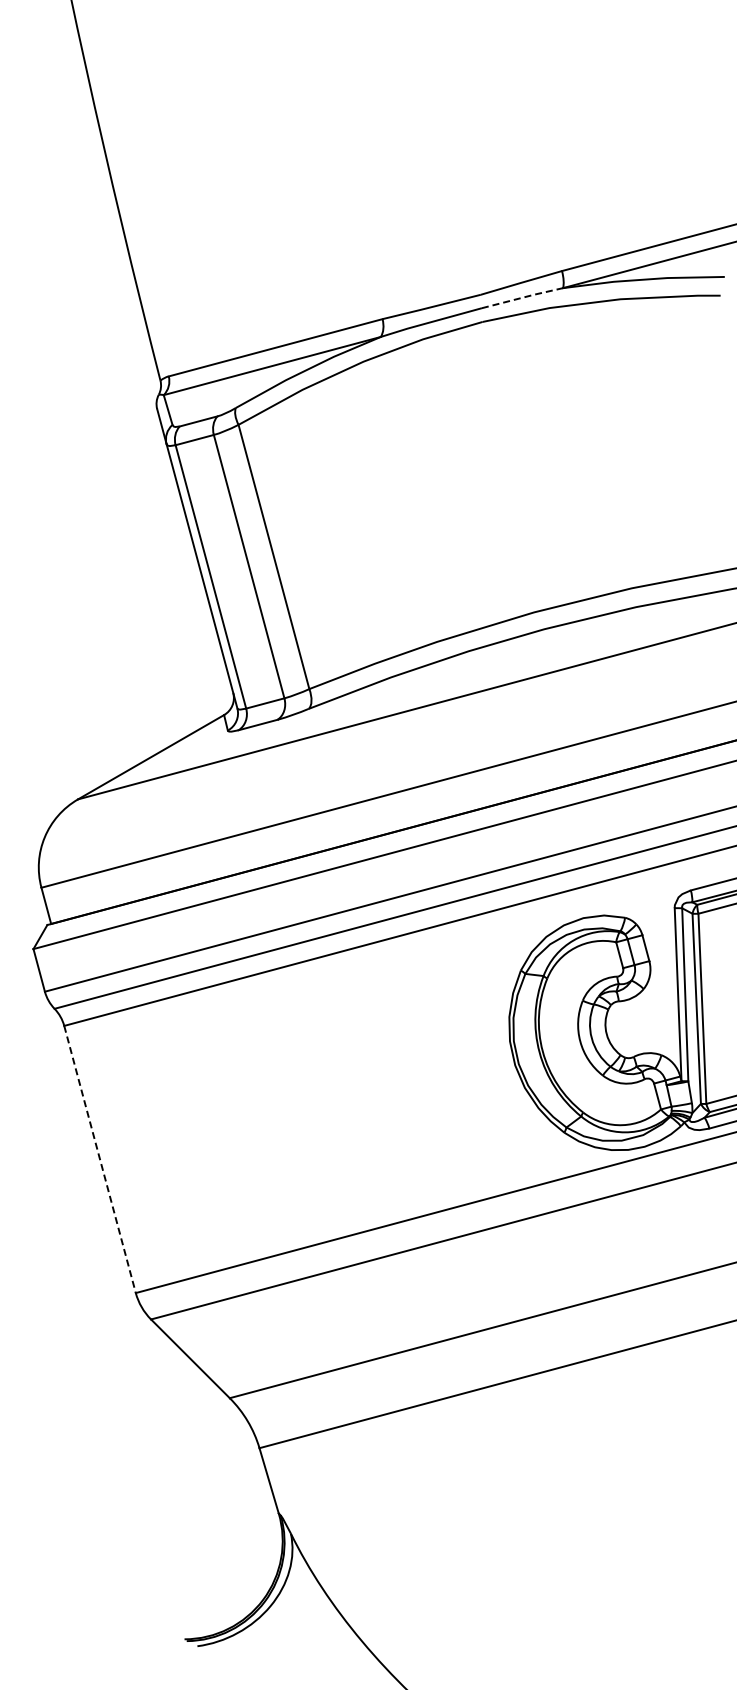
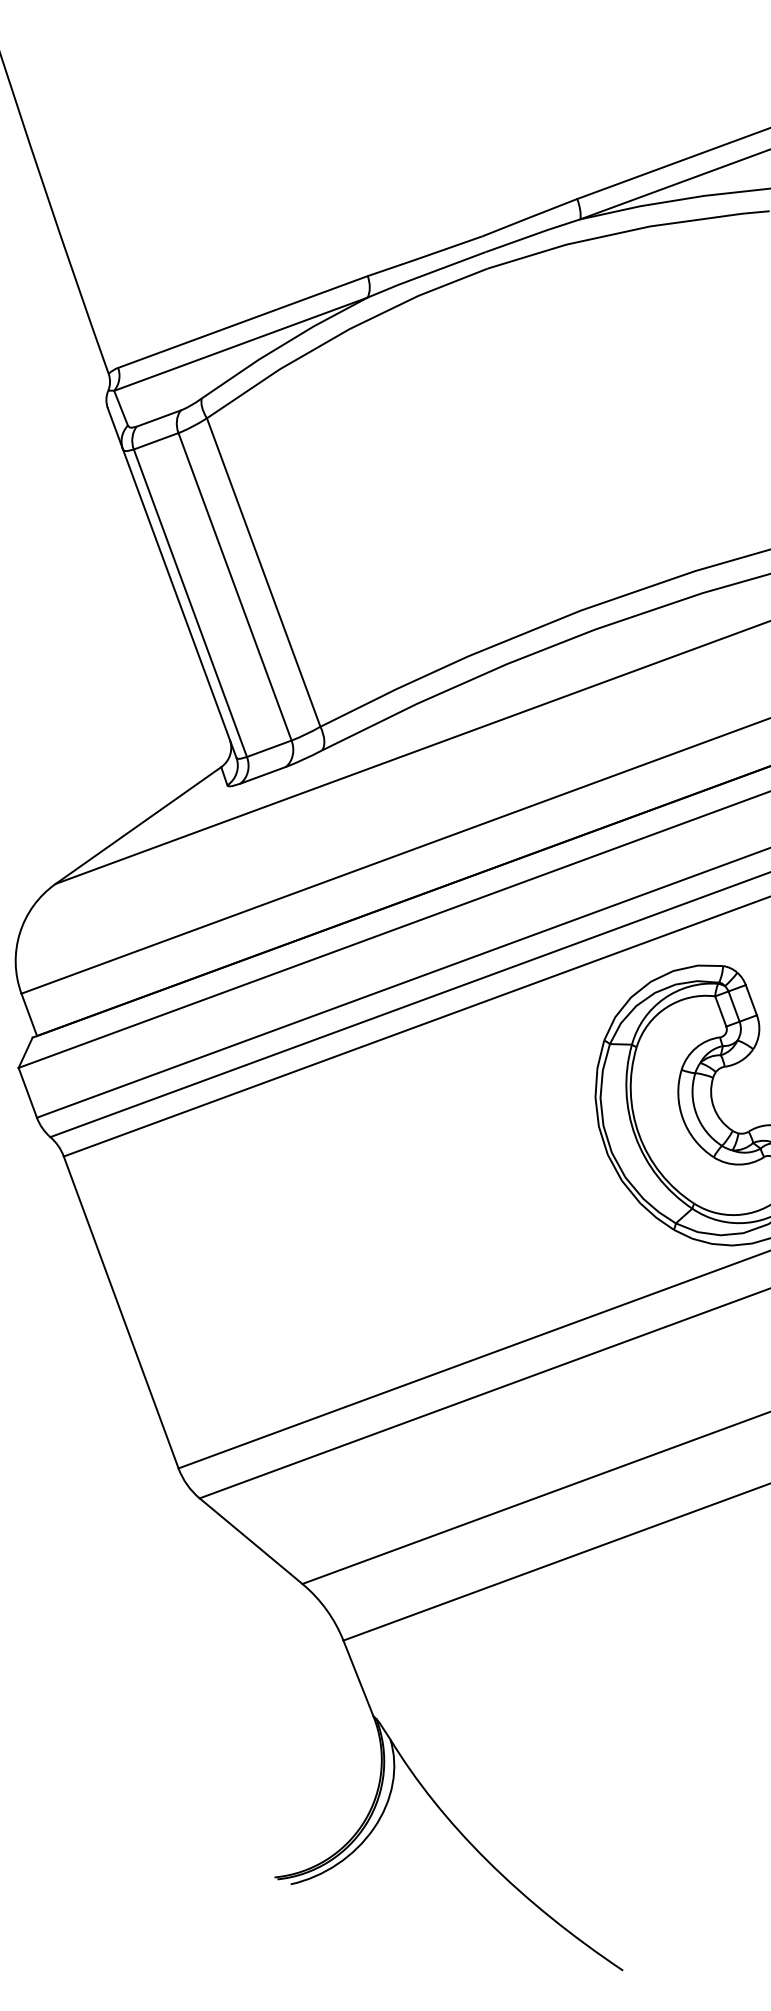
line: (522, 297) -> (532, 234), dashed -> solid
line: (100, 1159) -> (121, 1312), dashed -> solid

